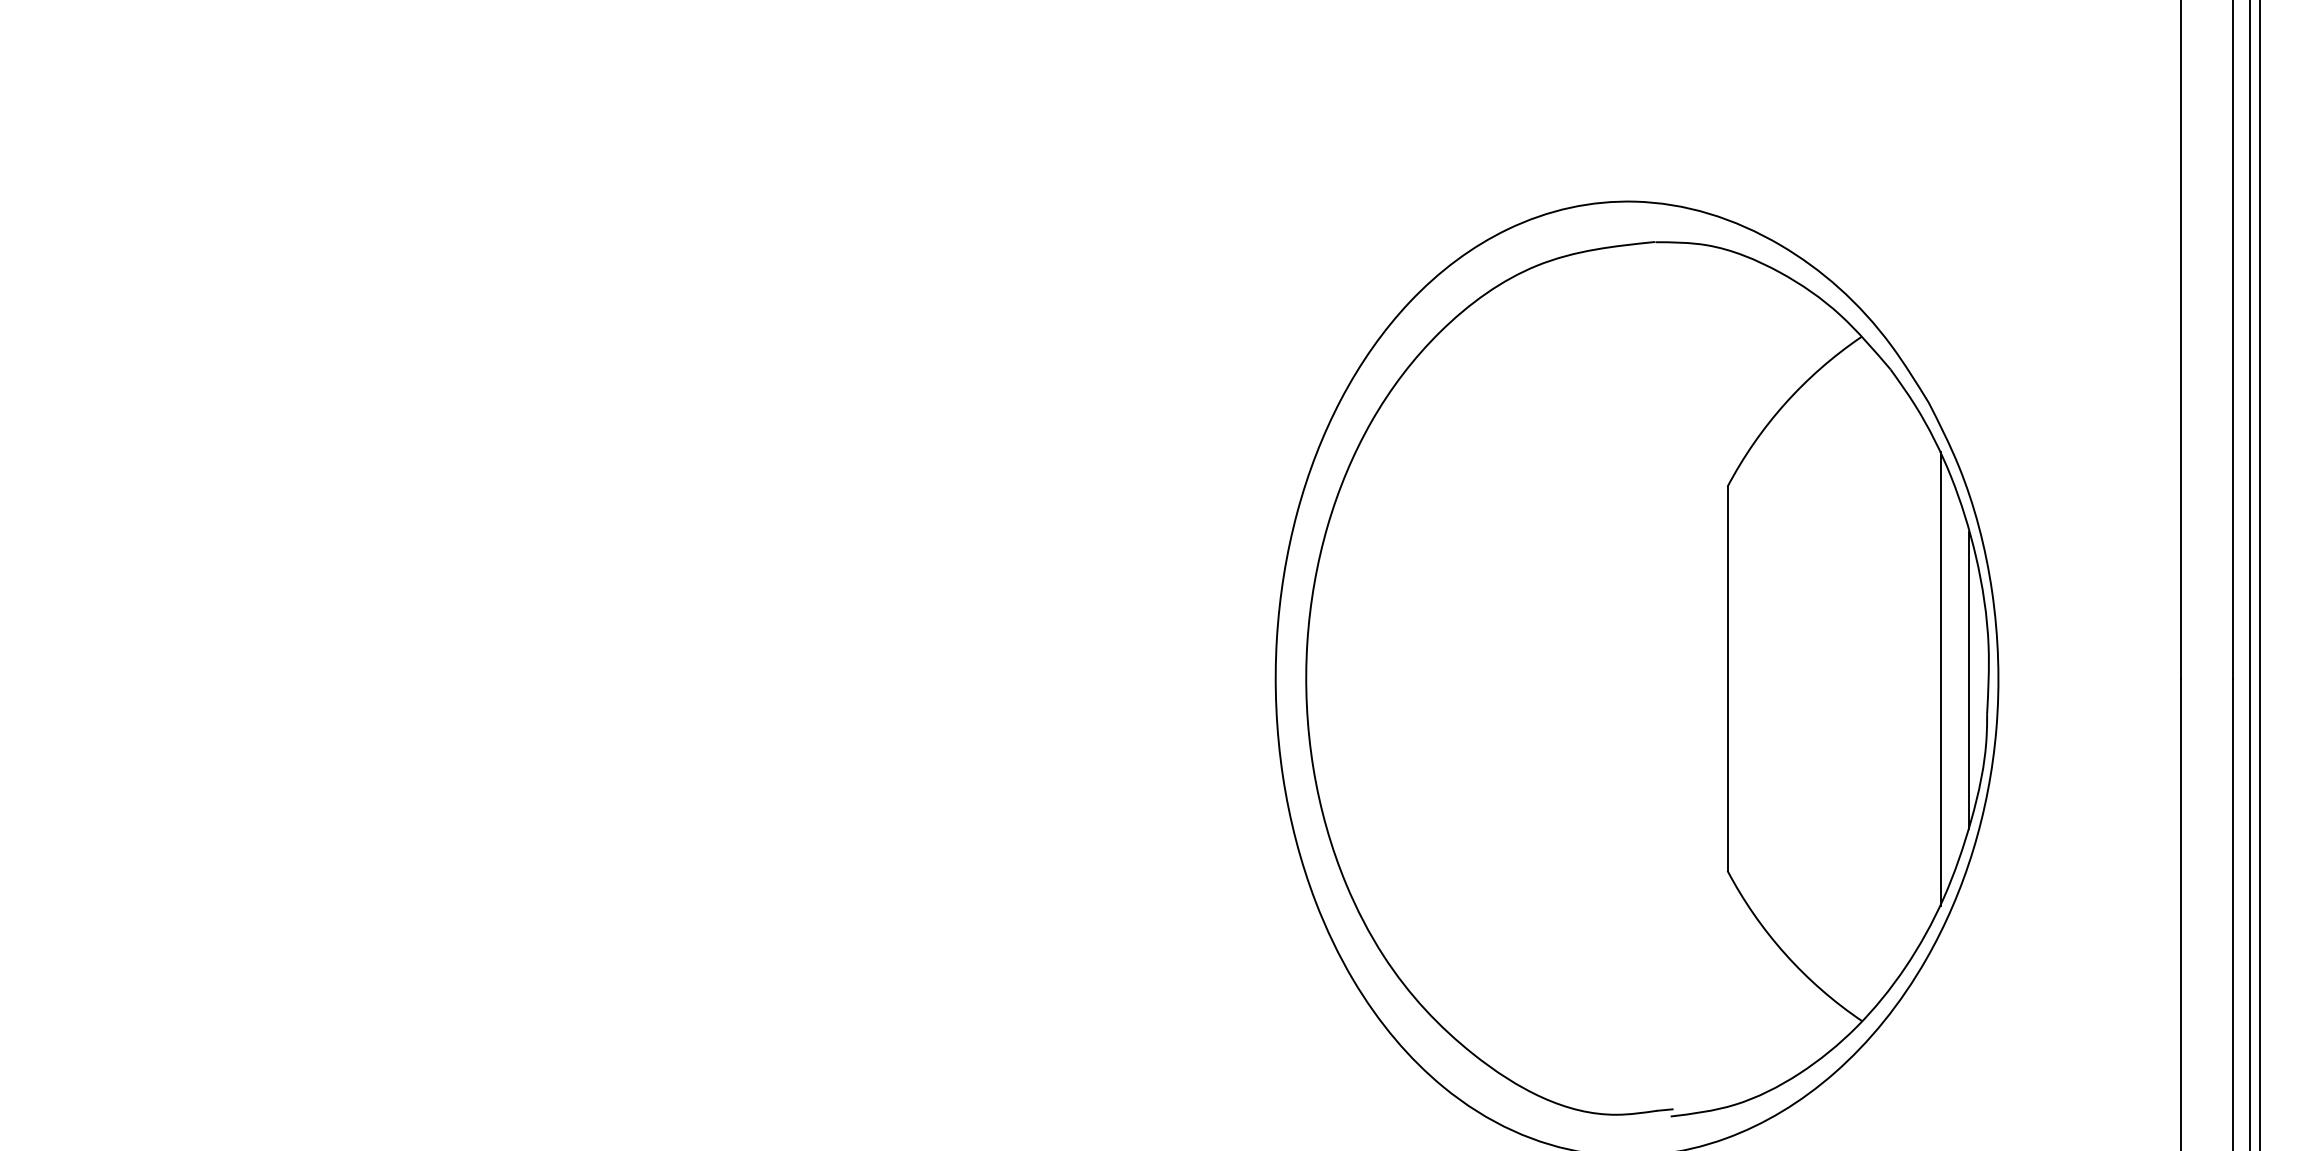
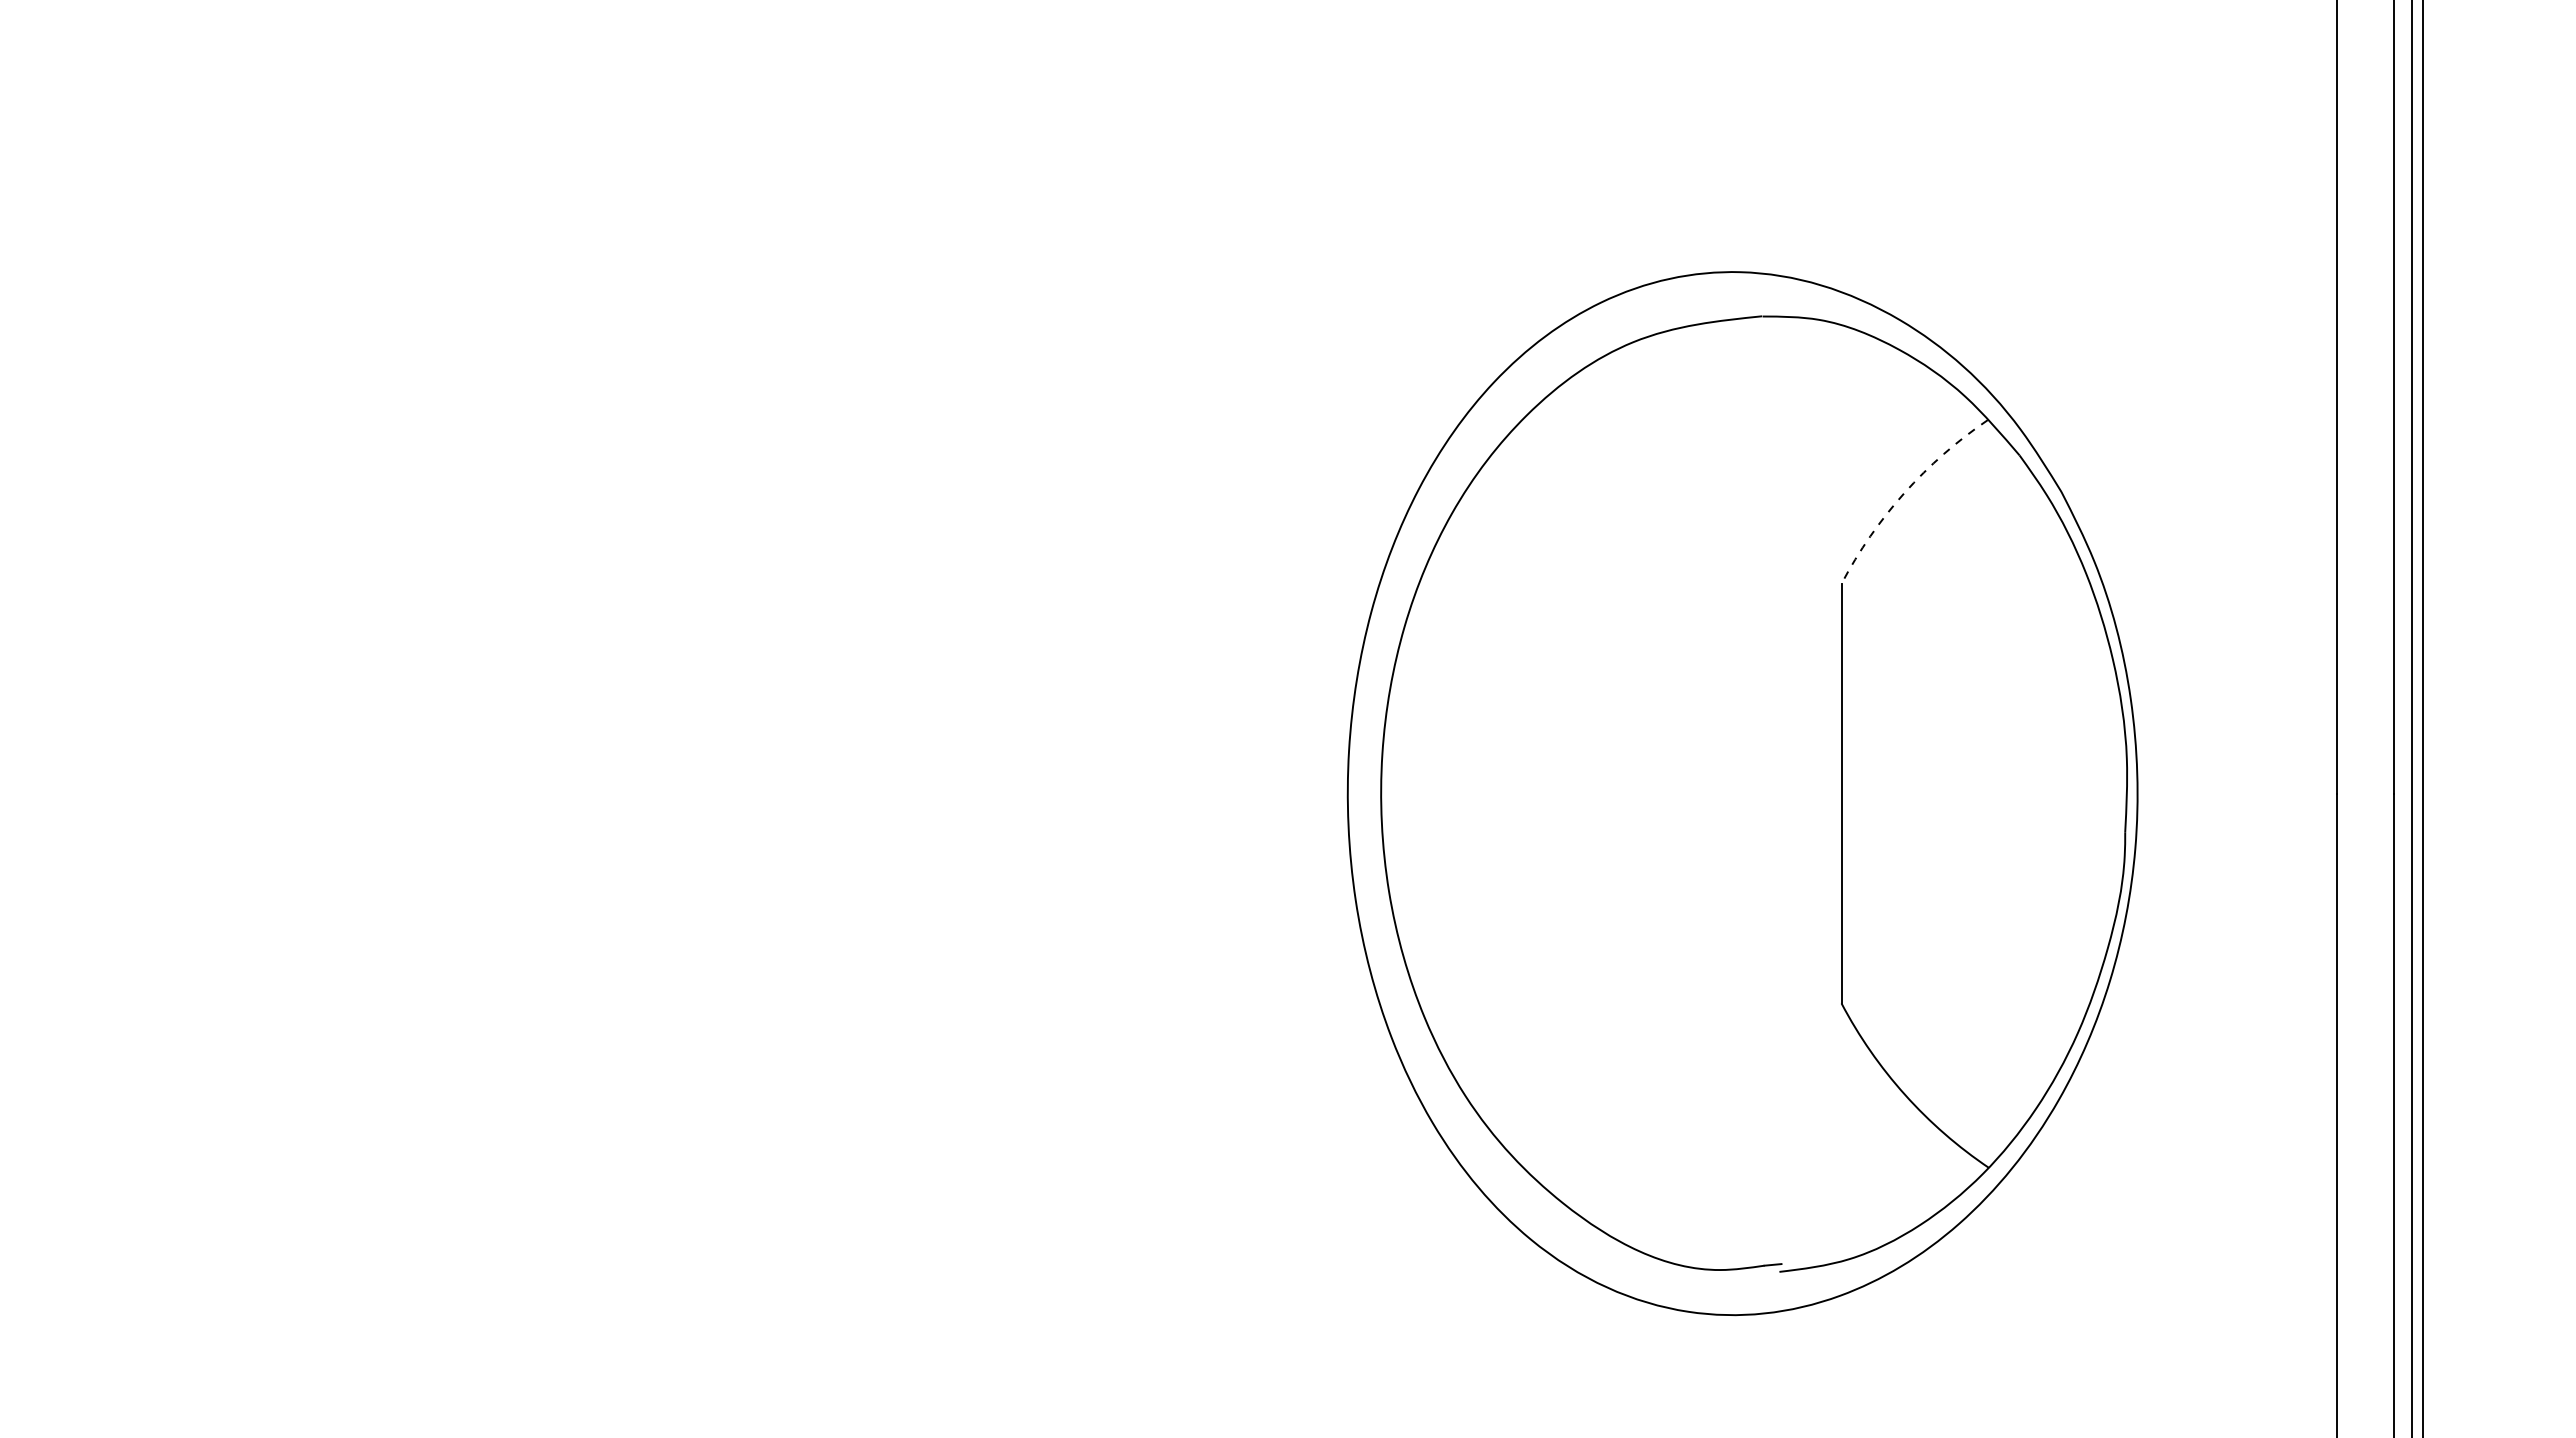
arc: (1785, 403) -> (1904, 492), solid -> dashed
line: (1940, 678) -> (2074, 793), removed
line: (1969, 680) -> (2105, 795), removed

